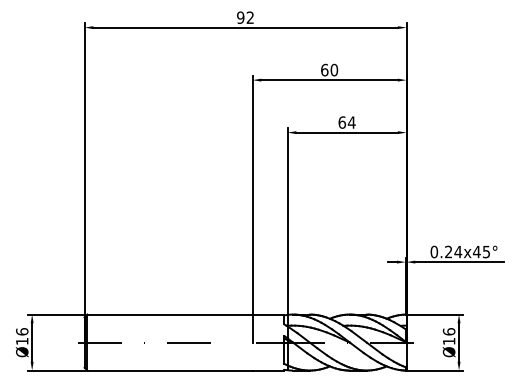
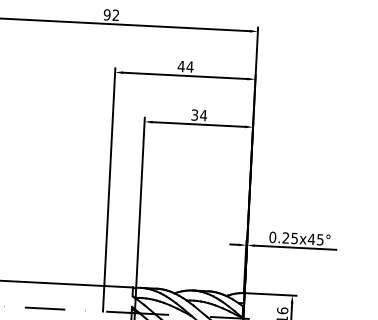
text: (329, 69) -> (185, 66), 60 -> 44
text: (342, 122) -> (195, 115), 64 -> 34
text: (458, 252) -> (294, 238), 0.24x45° -> 0.25x45°

